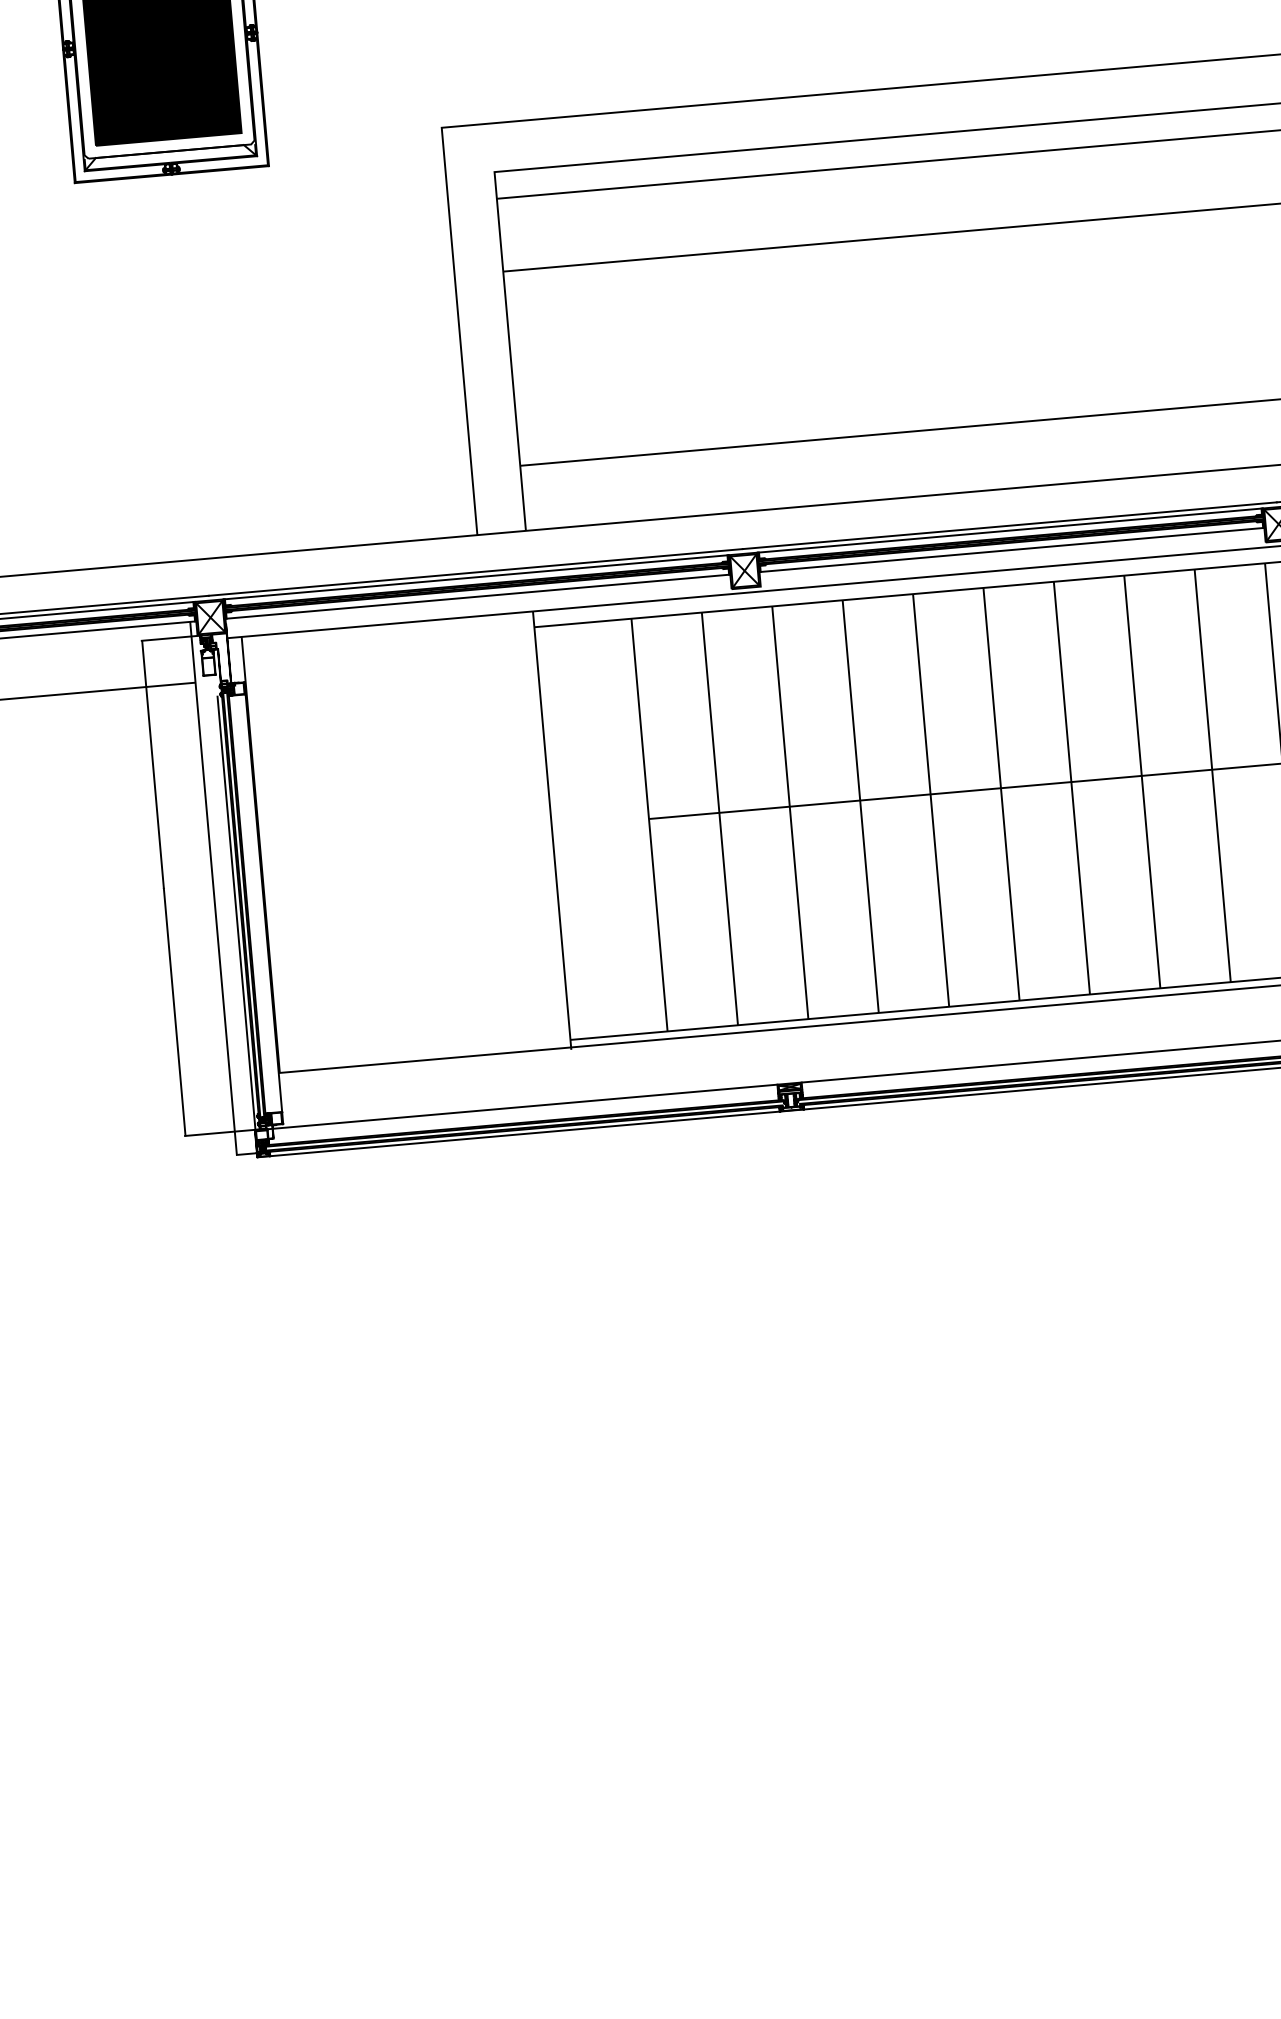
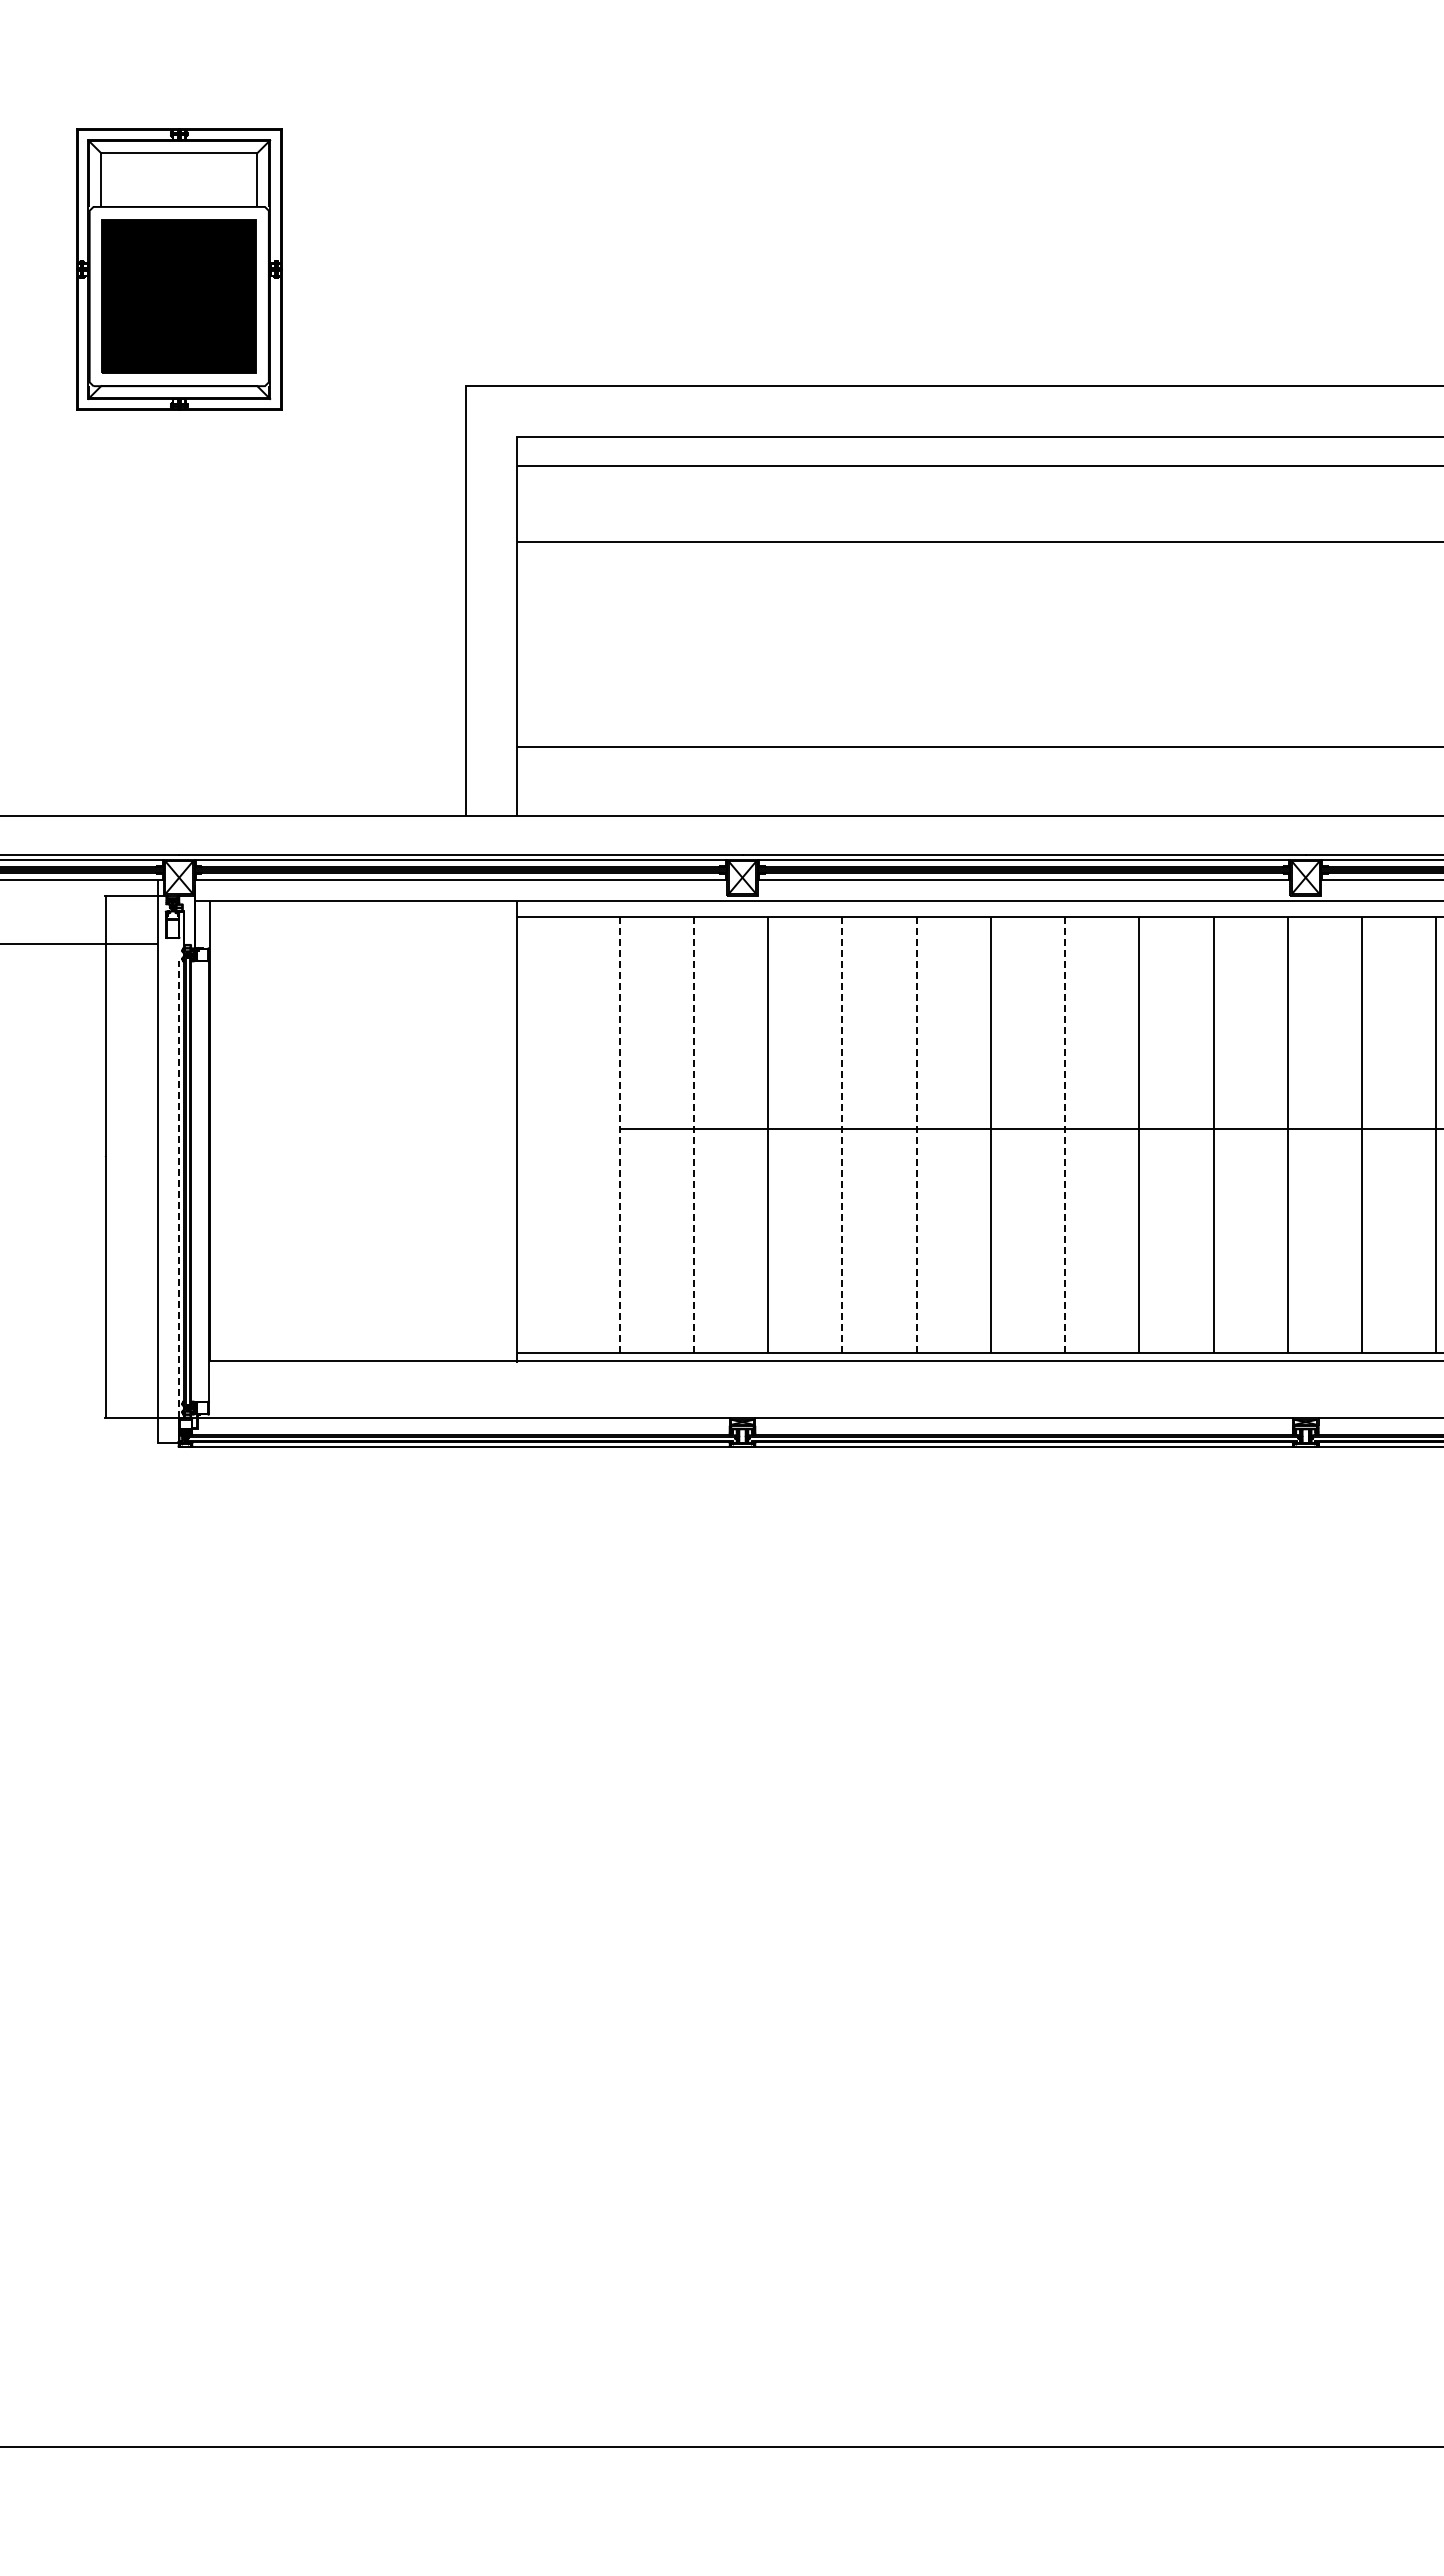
line: (1072, 788) -> (1065, 1135), solid -> dashed
line: (931, 800) -> (916, 1135), solid -> dashed
line: (860, 807) -> (842, 1135), solid -> dashed
line: (719, 819) -> (693, 1135), solid -> dashed
line: (649, 825) -> (619, 1135), solid -> dashed
line: (236, 912) -> (179, 1188), solid -> dashed

